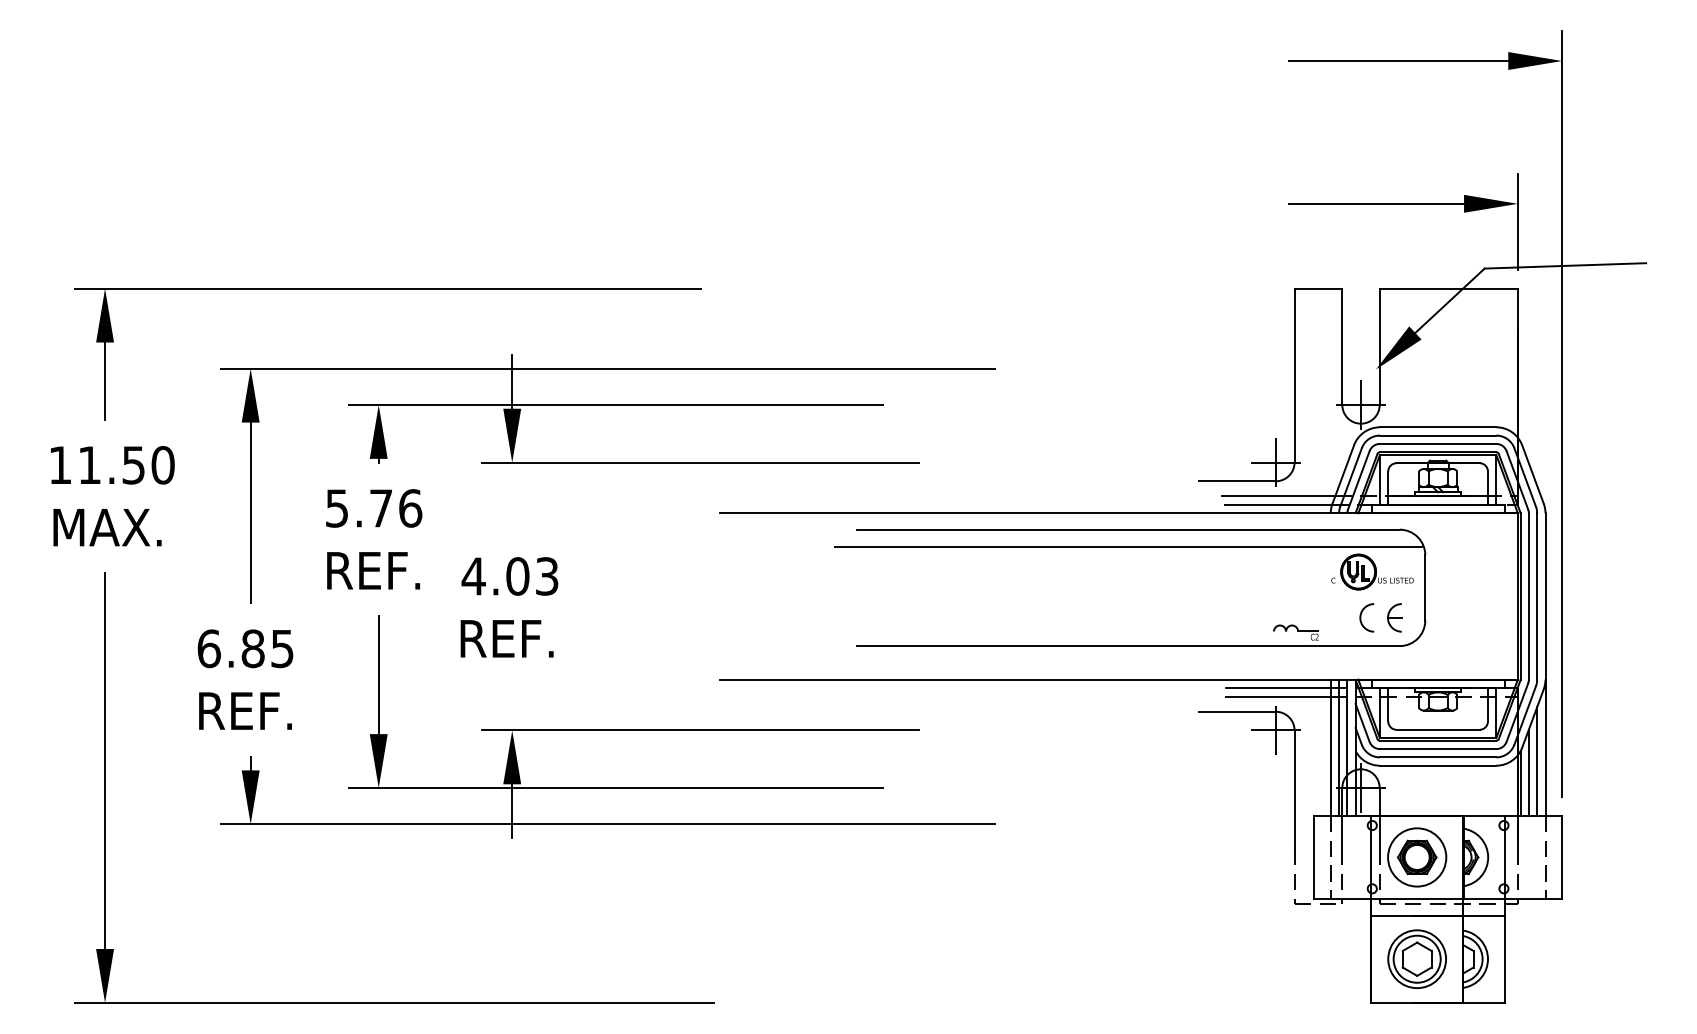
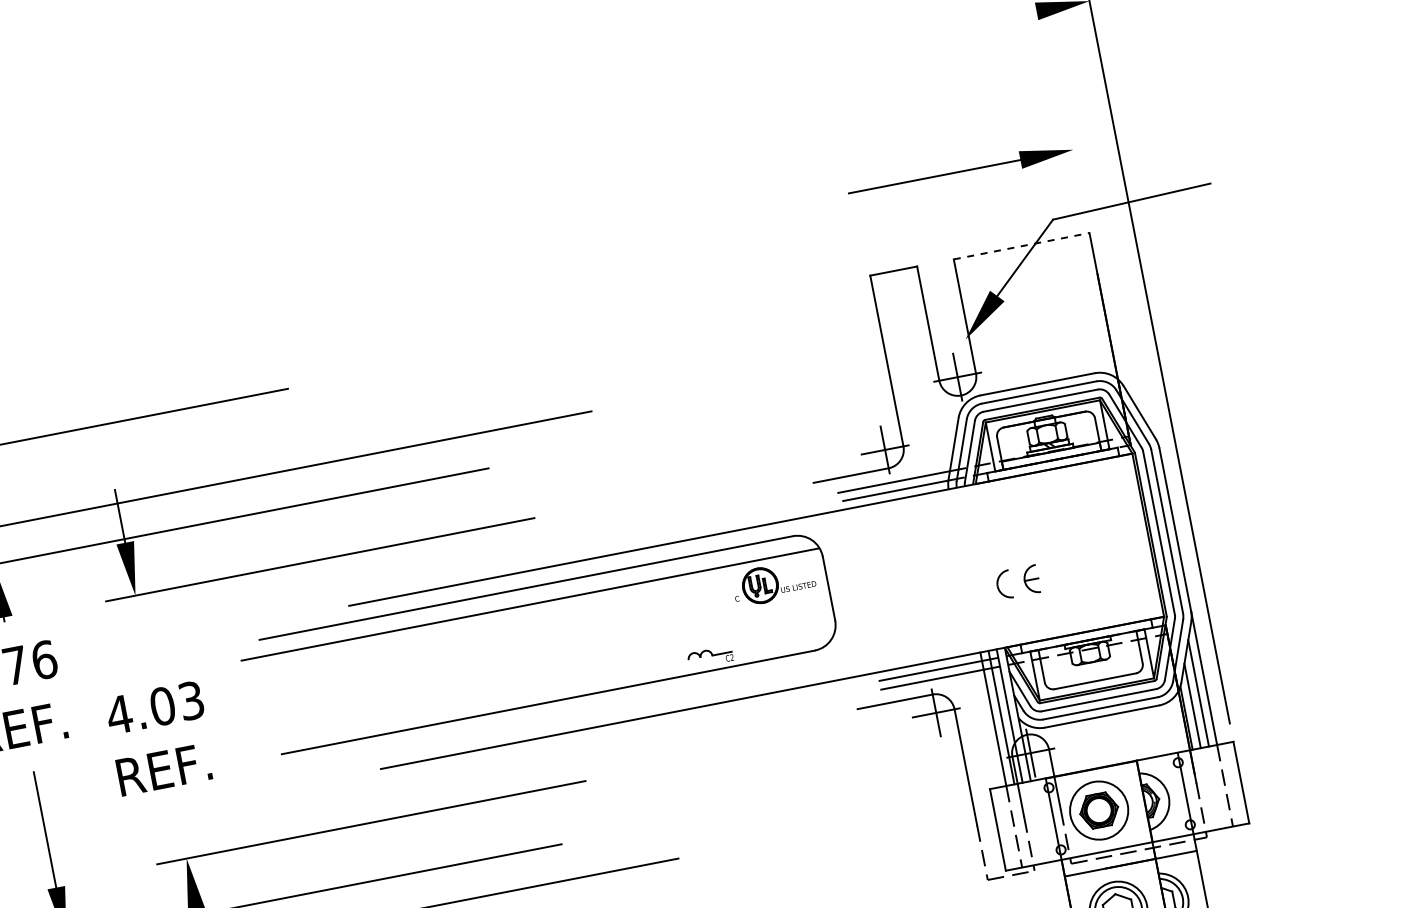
line: (1398, 61) -> (928, 32), removed
line: (1517, 221) -> (1076, 167), removed
line: (1449, 288) -> (1022, 245), solid -> dashed
part: (1130, 547) -> (531, 605), moved

